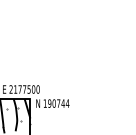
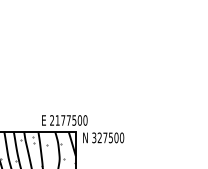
text: (56, 103) -> (108, 137), 190744 -> 327500

